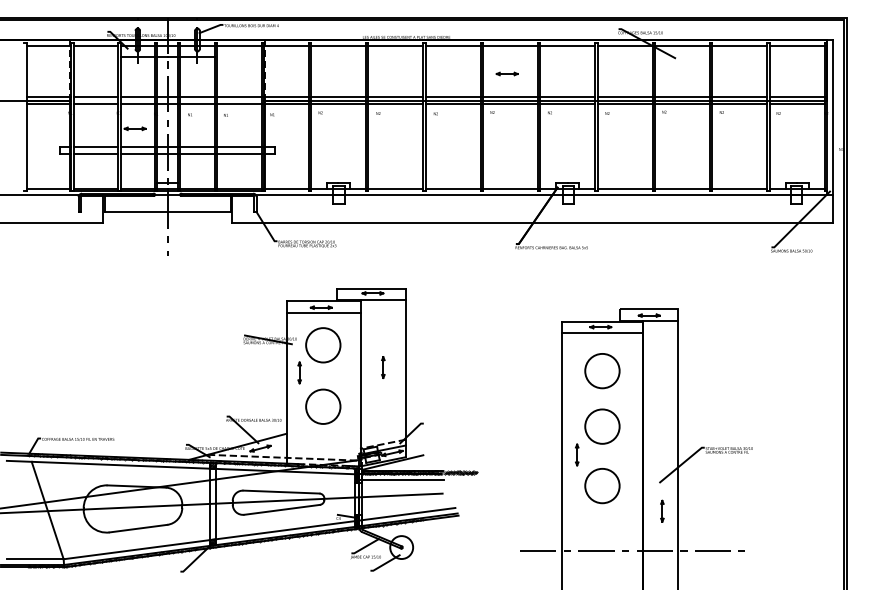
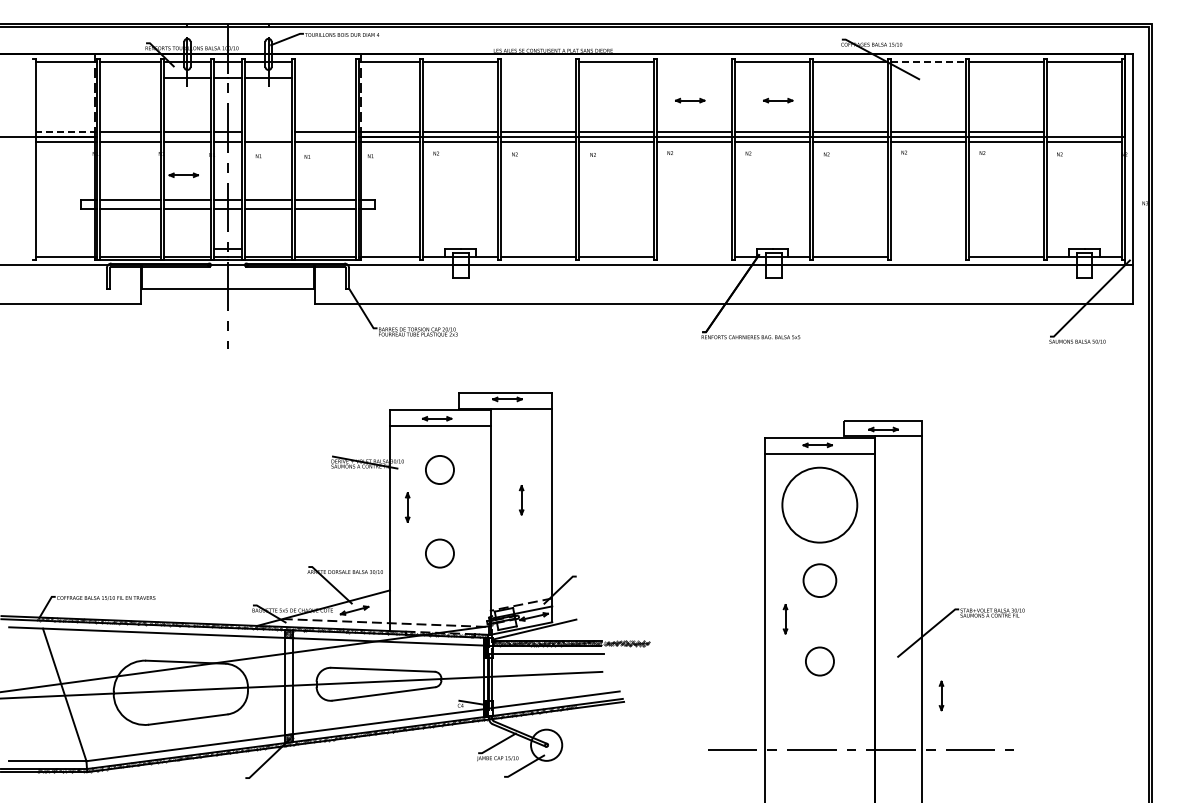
line: (239, 45) -> (325, 62), removed
line: (395, 45) -> (538, 62), removed
line: (510, 45) -> (694, 62), removed
line: (682, 45) -> (929, 62), solid -> dashed
part: (572, 73) -> (778, 100), added
line: (48, 97) -> (65, 132), solid -> dashed
line: (197, 97) -> (268, 132), removed
line: (796, 97) -> (1084, 132), removed
line: (510, 189) -> (694, 257), removed
line: (682, 189) -> (928, 257), removed
circle: (323, 344) -> (439, 469), size x0.6
circle: (602, 370) -> (819, 504), size x1.6
circle: (323, 406) -> (439, 553), size x0.6
circle: (602, 426) -> (819, 580), size x0.7
circle: (602, 485) -> (819, 661), size x0.6
part: (662, 510) -> (941, 695), moved

